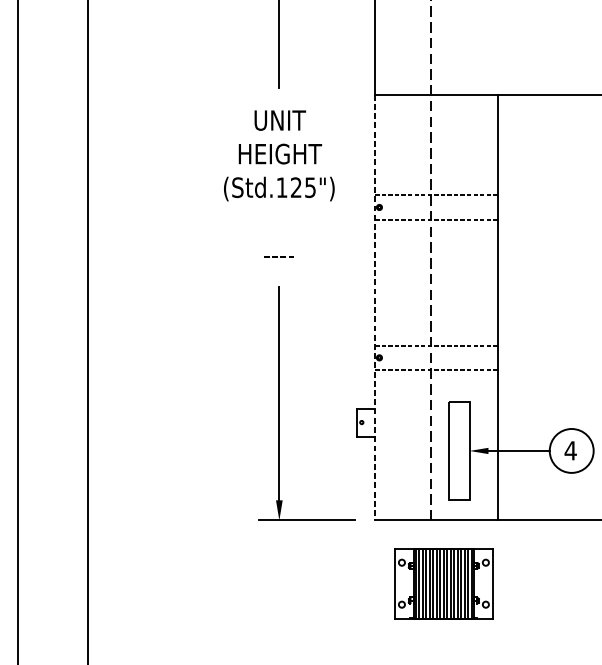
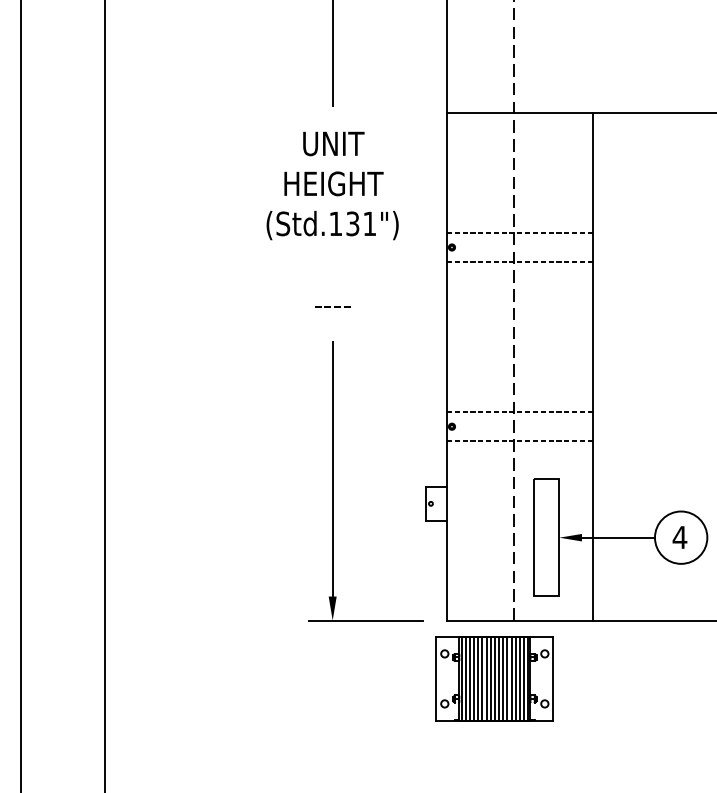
text: (302, 187) -> (360, 223), (Std.125") -> (Std.131")
line: (374, 307) -> (446, 366), dashed -> solid
part: (443, 583) -> (494, 678), moved

